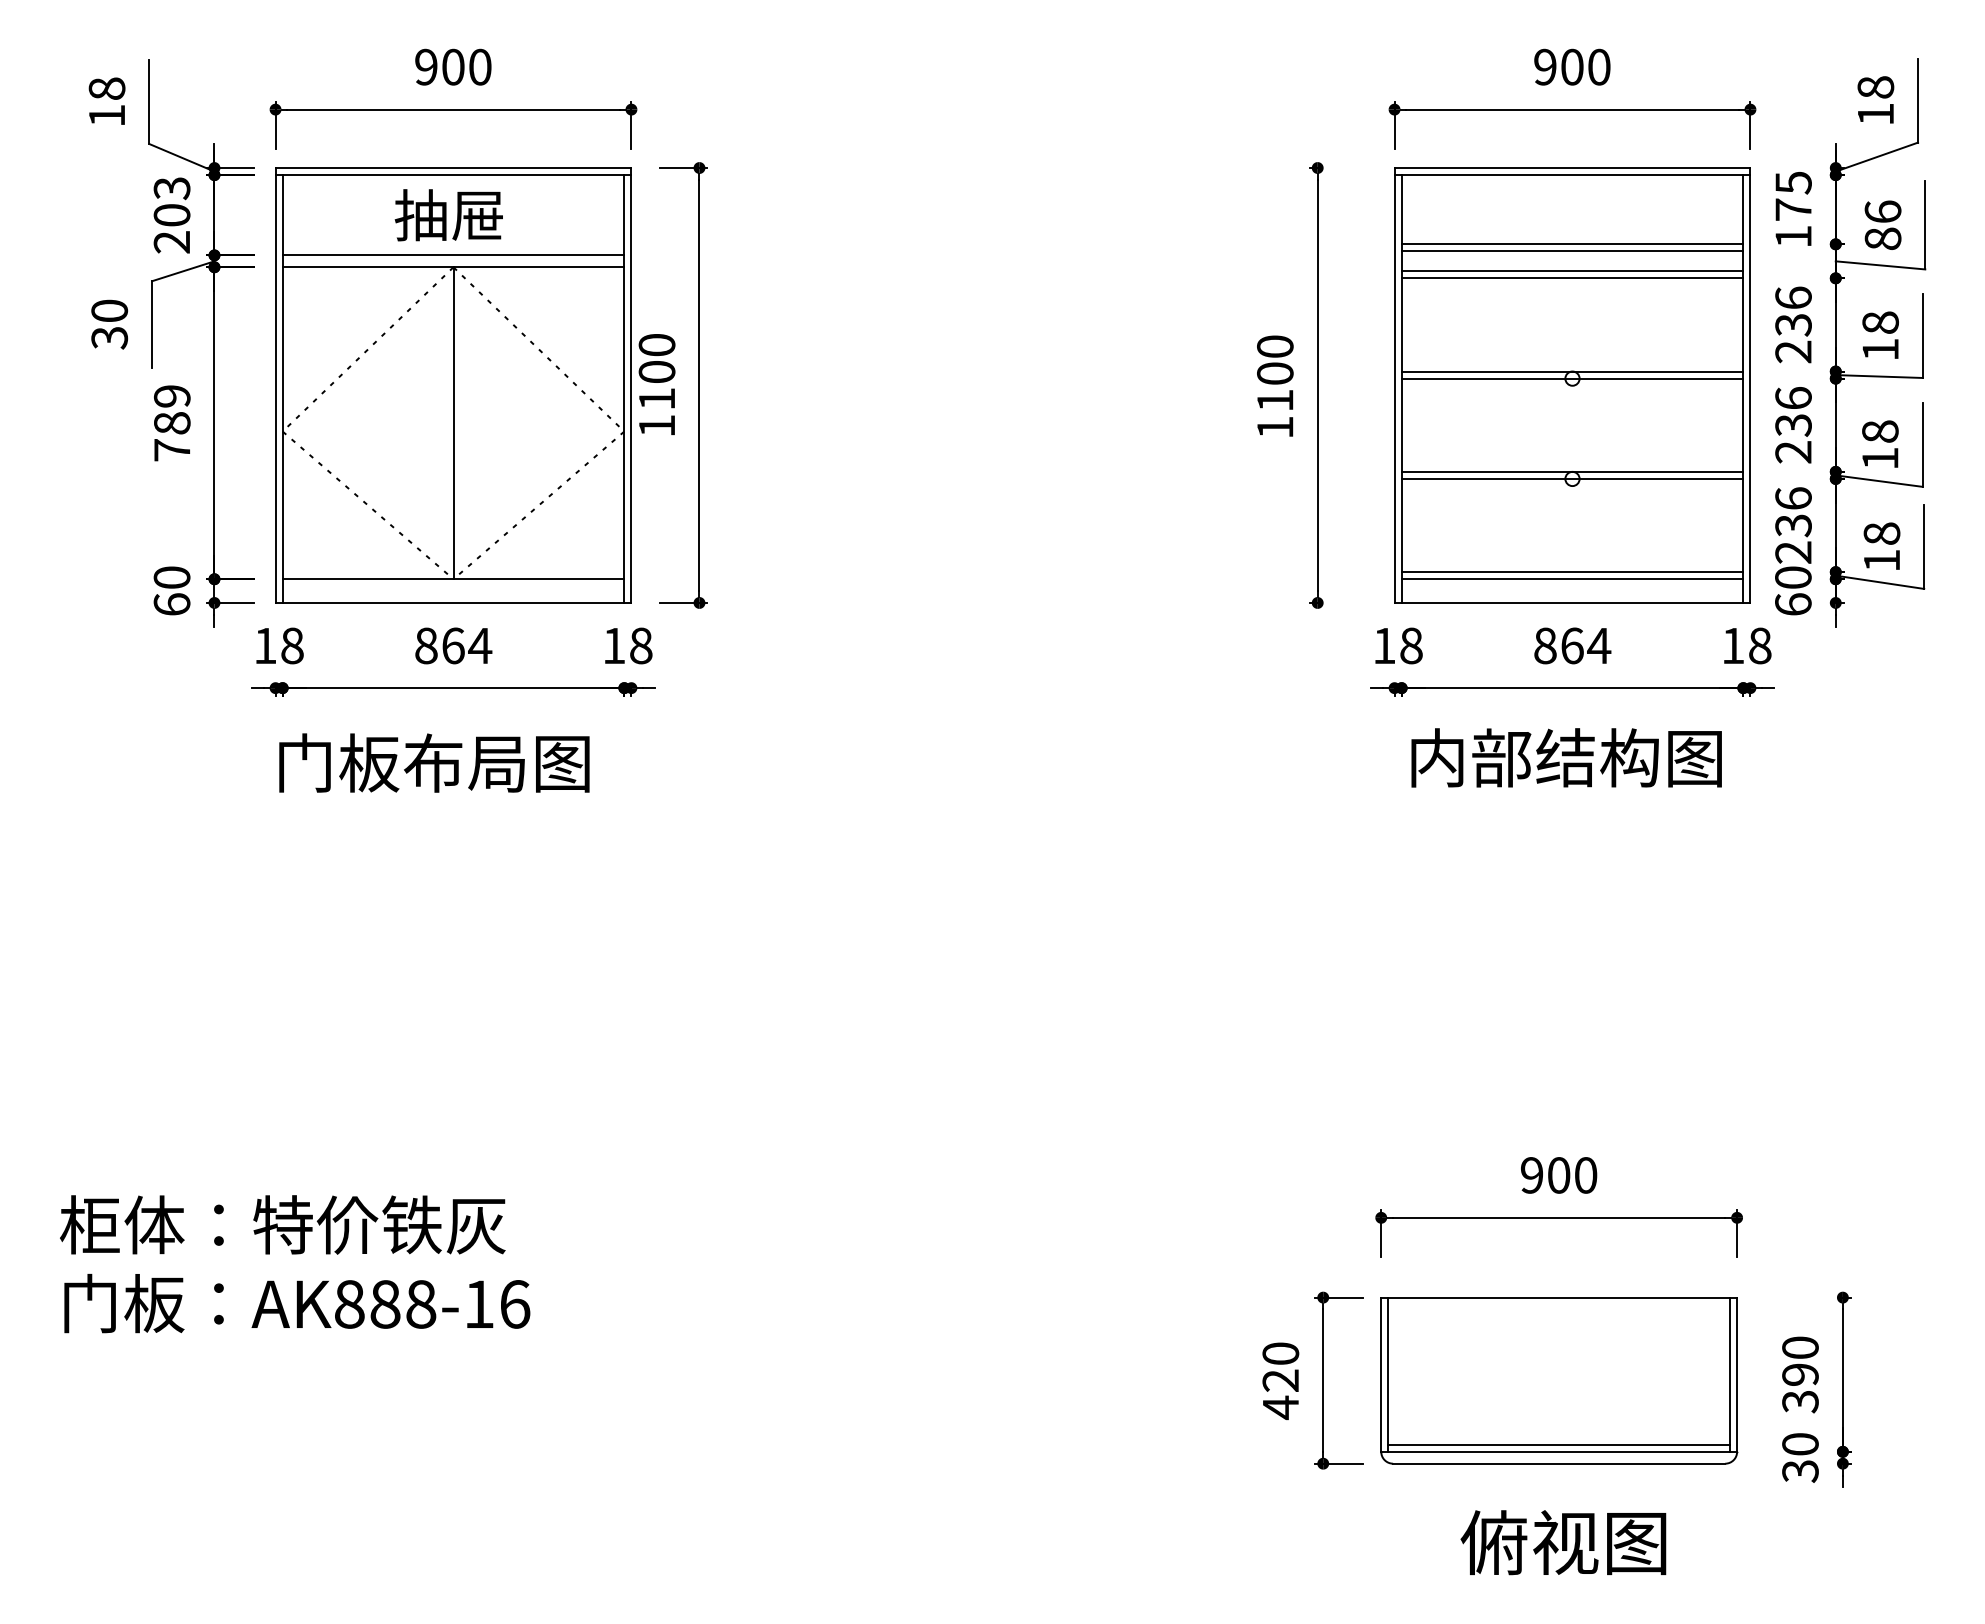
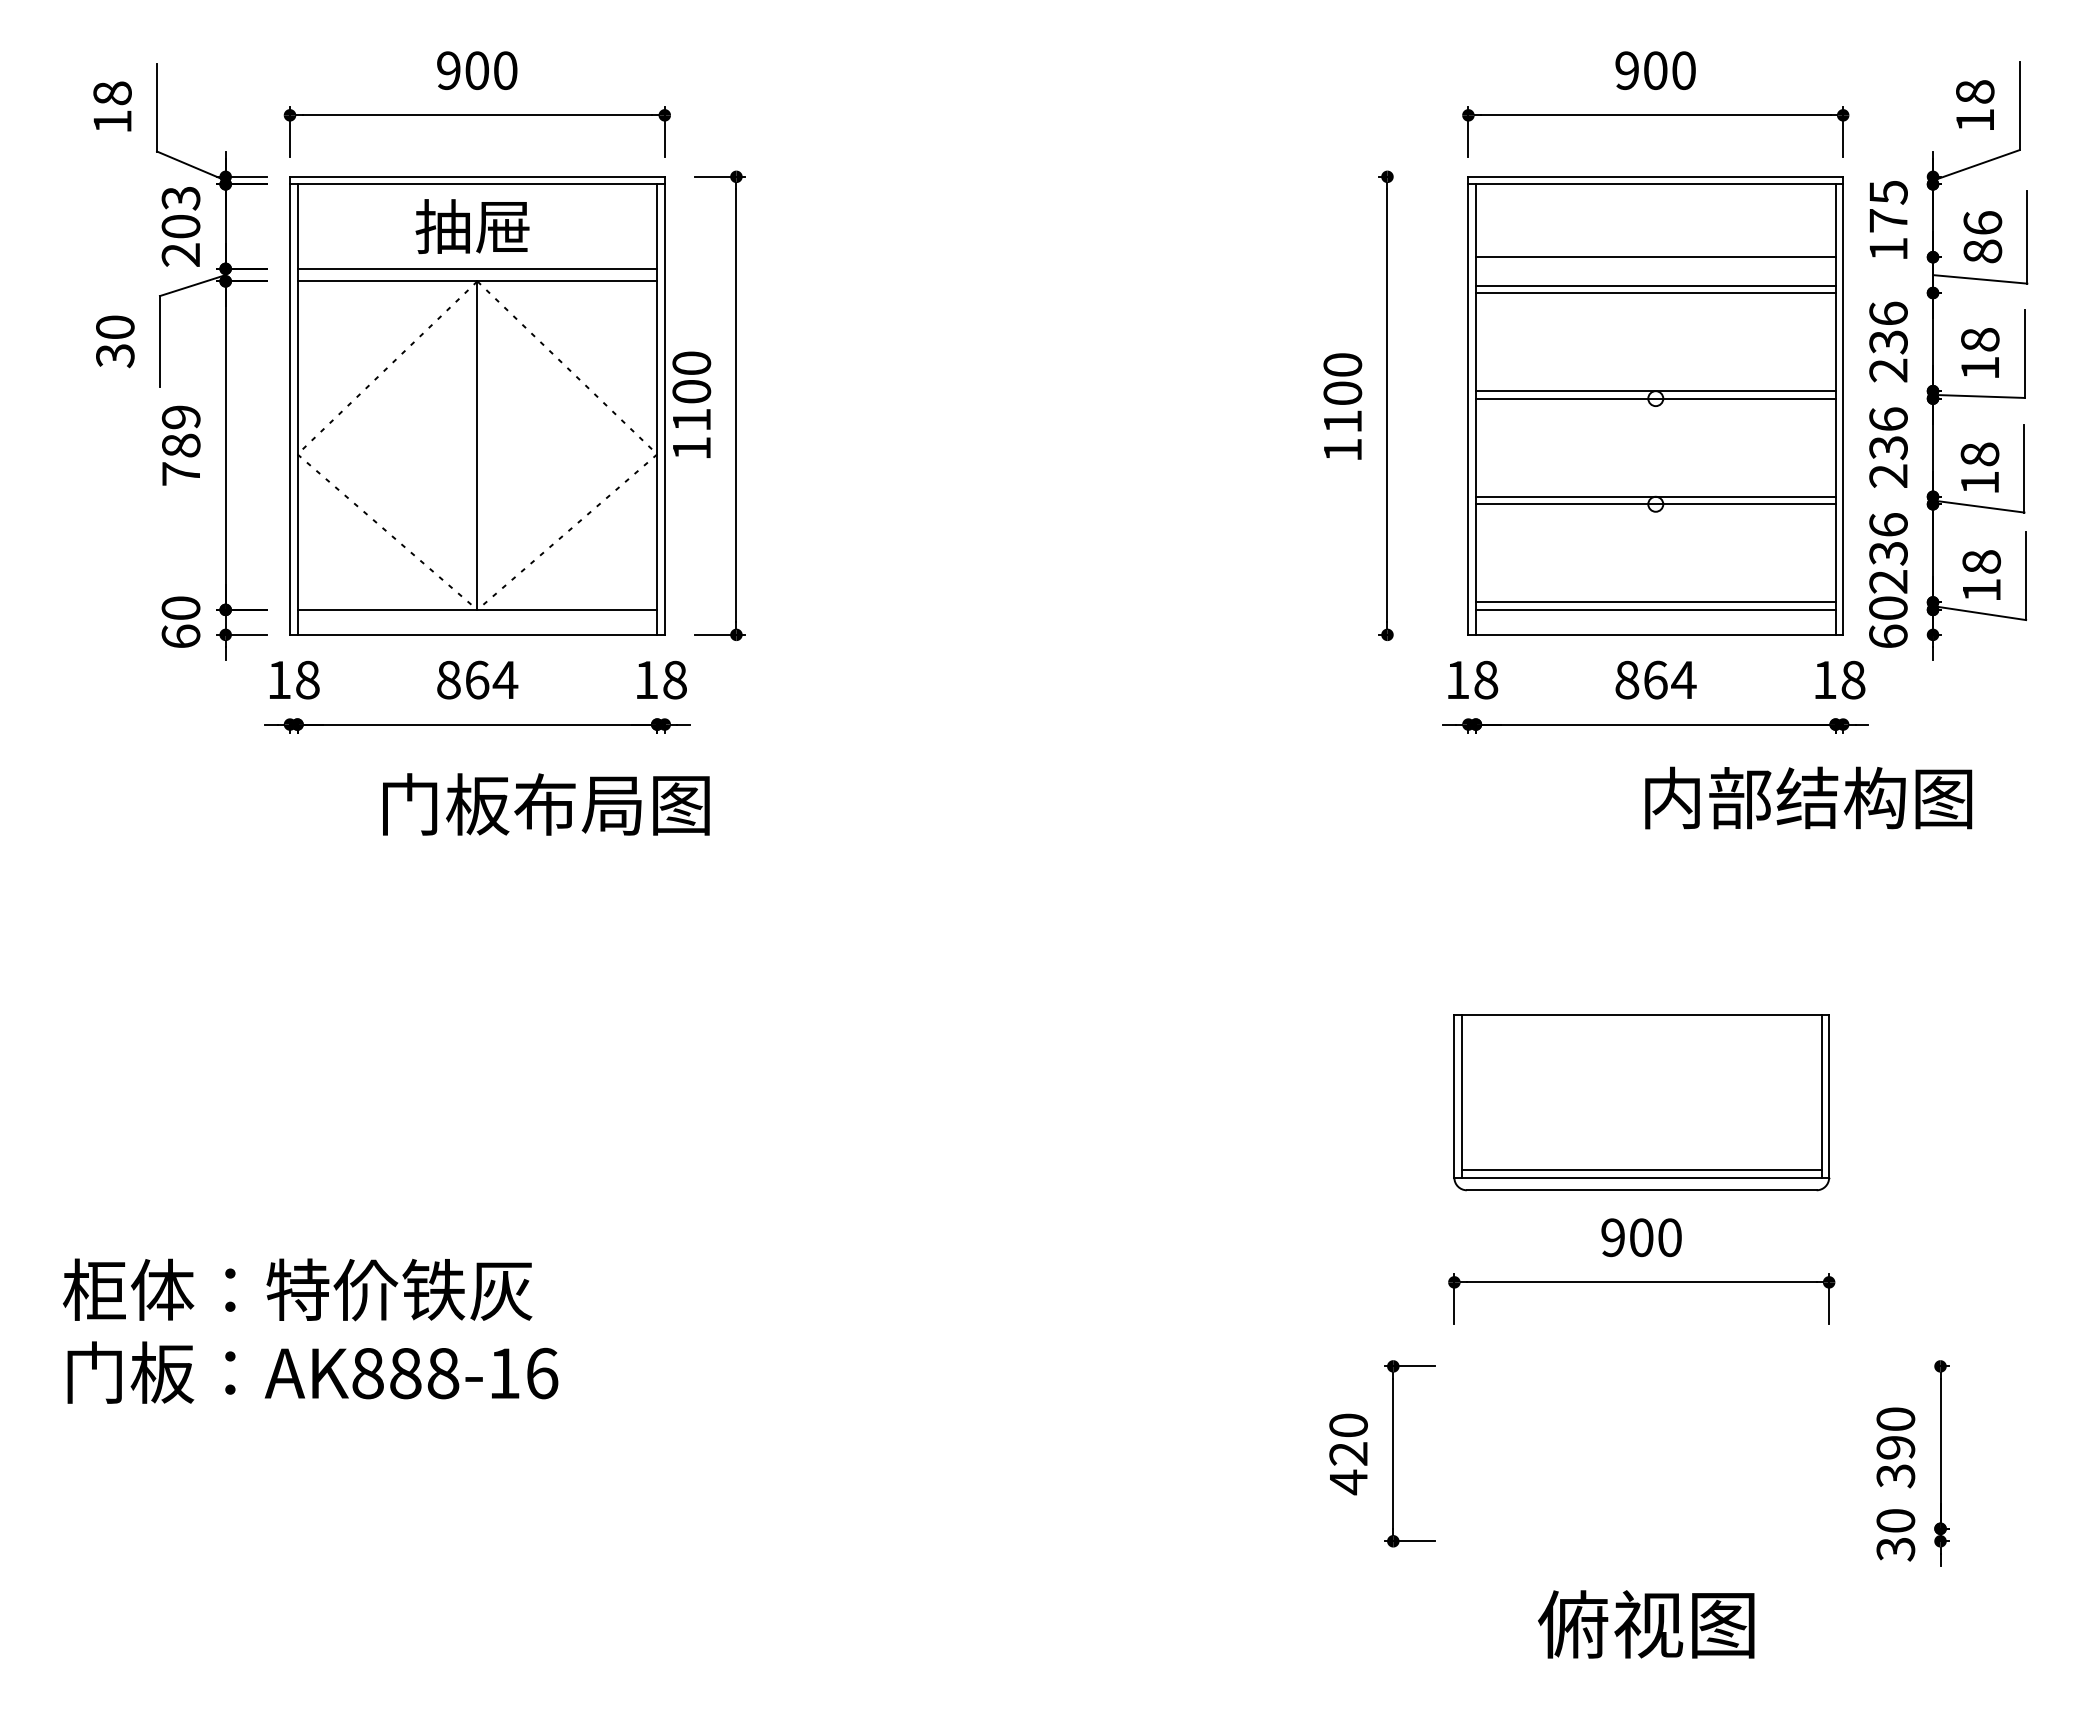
line: (1572, 251) -> (1655, 264), removed
text: (1566, 757) -> (1808, 797), moved
text: (434, 763) -> (546, 804), moved
part: (1558, 1380) -> (1641, 1102), moved

